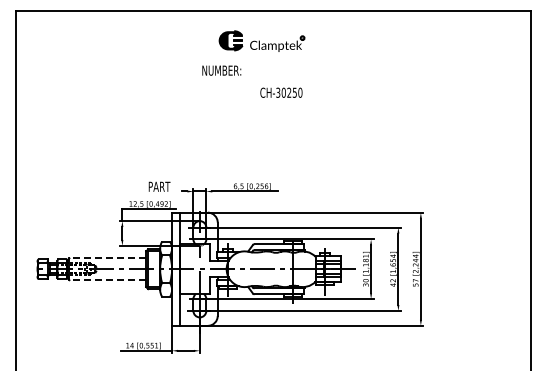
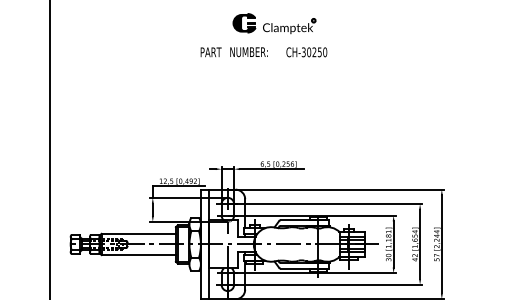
part: (261, 40) -> (273, 22), moved
text: (281, 92) -> (306, 52), moved
text: (159, 186) -> (211, 52), moved
line: (107, 258) -> (138, 234), dashed -> solid
line: (107, 280) -> (138, 255), dashed -> solid

